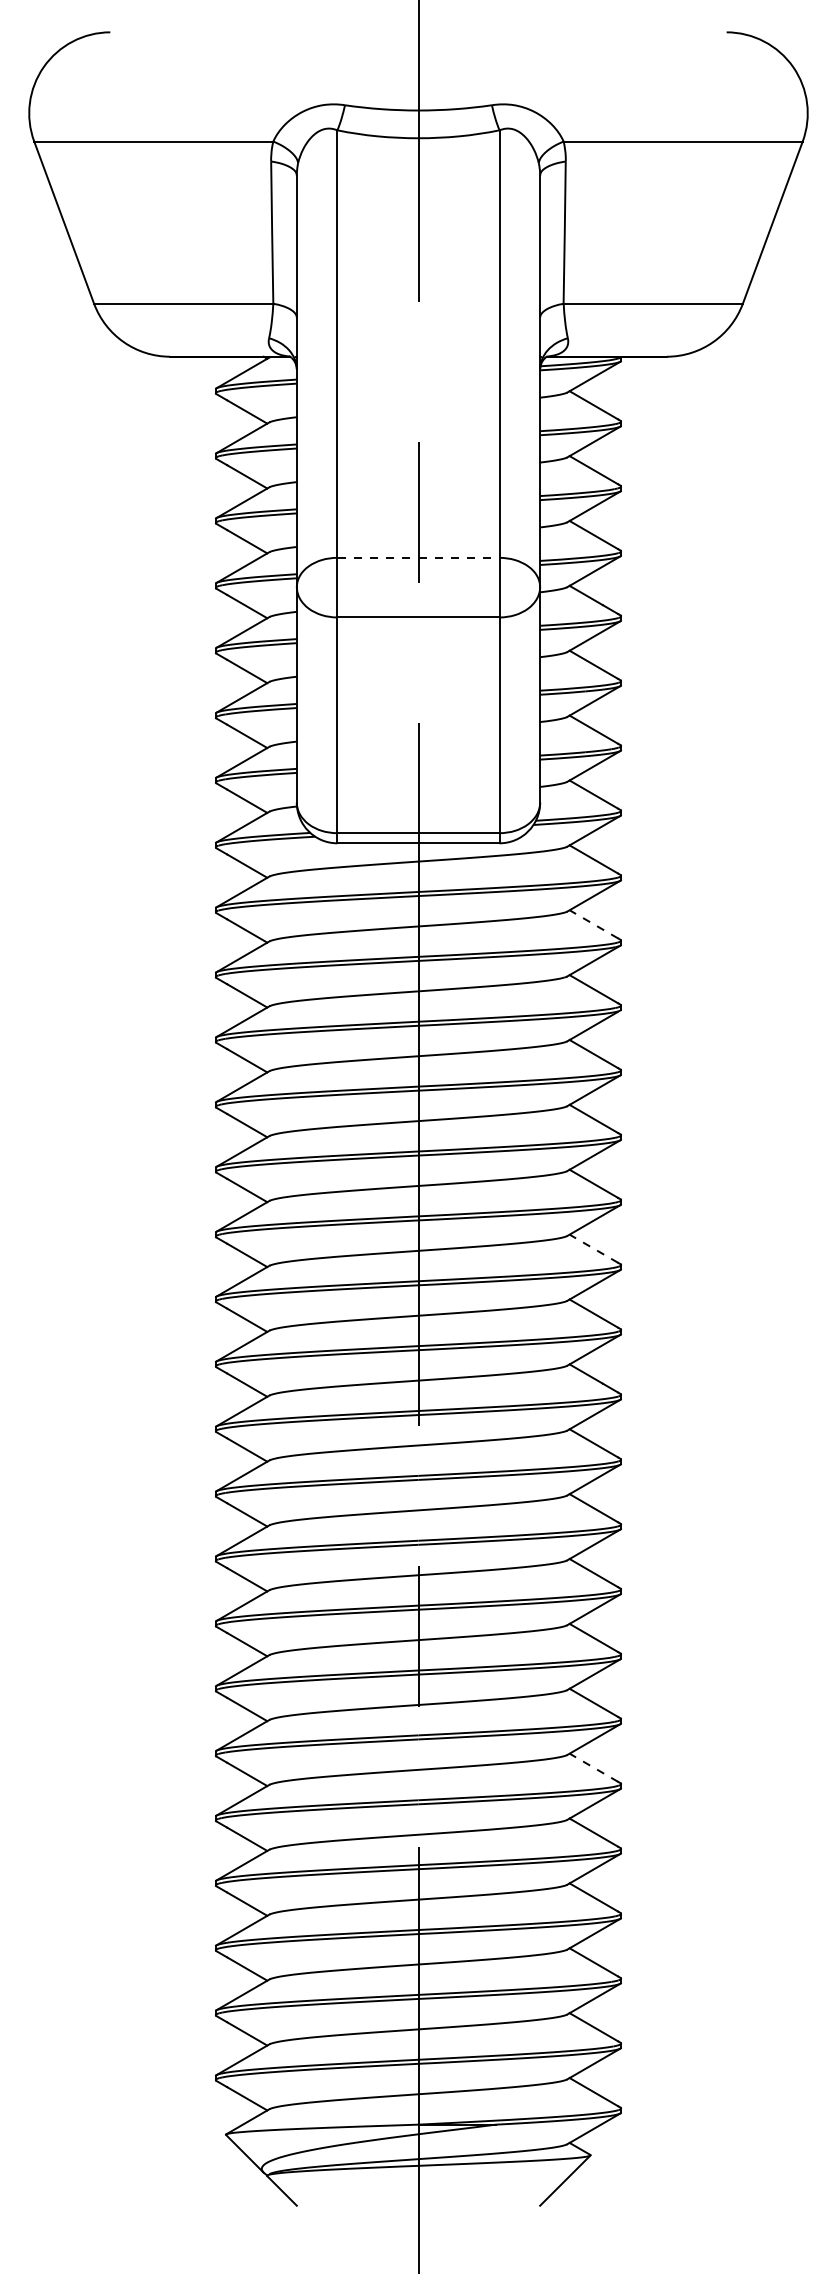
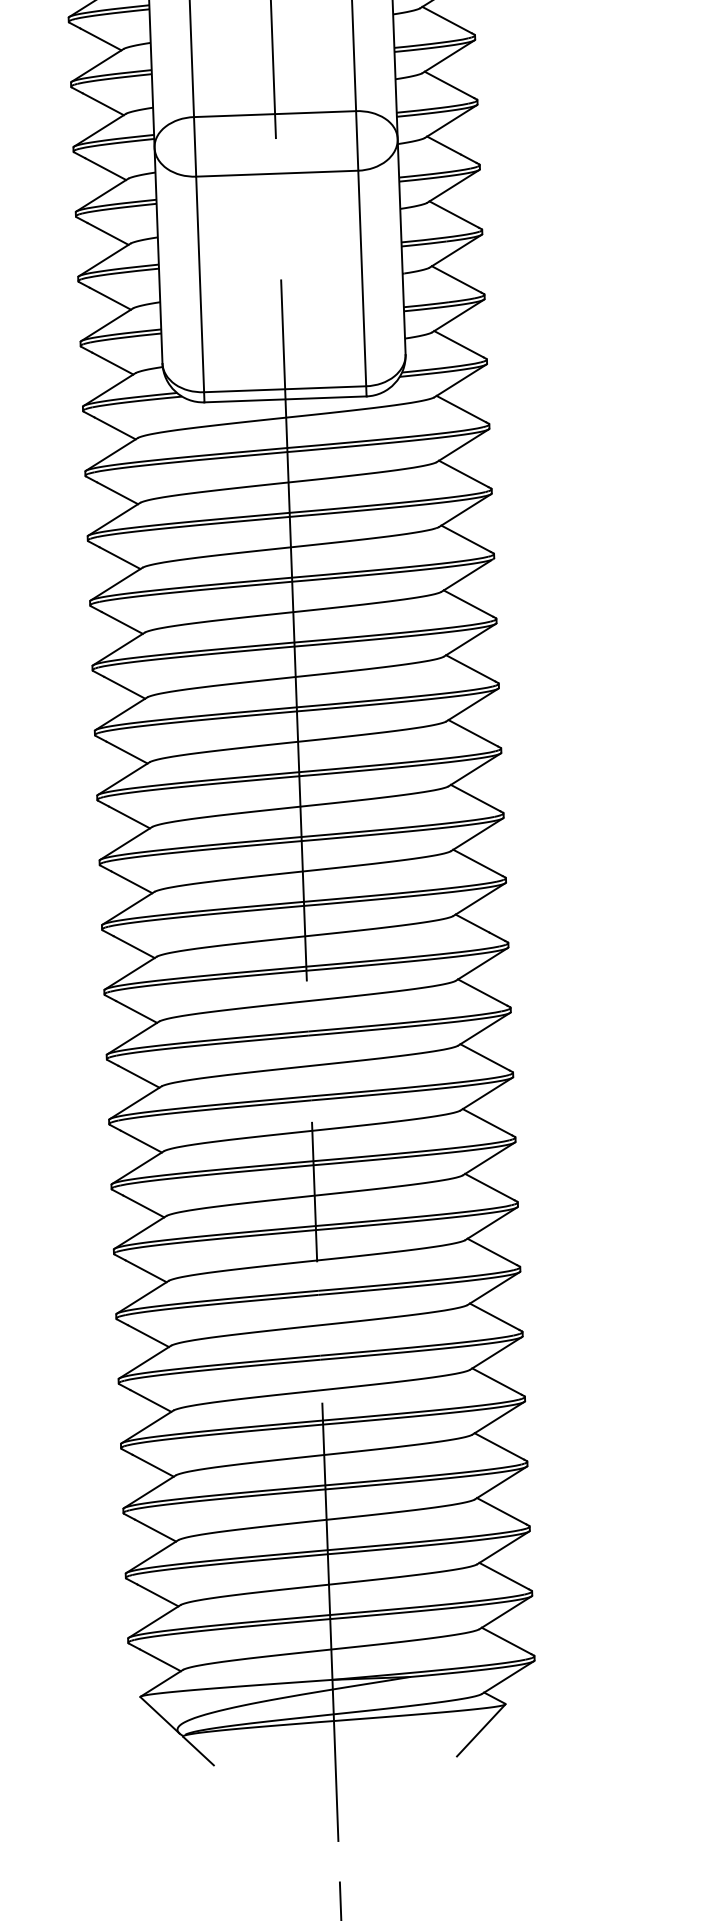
line: (418, 557) -> (275, 113), dashed -> solid
line: (593, 924) -> (463, 474), dashed -> solid
line: (593, 1248) -> (475, 797), dashed -> solid
line: (593, 1767) -> (494, 1316), dashed -> solid

